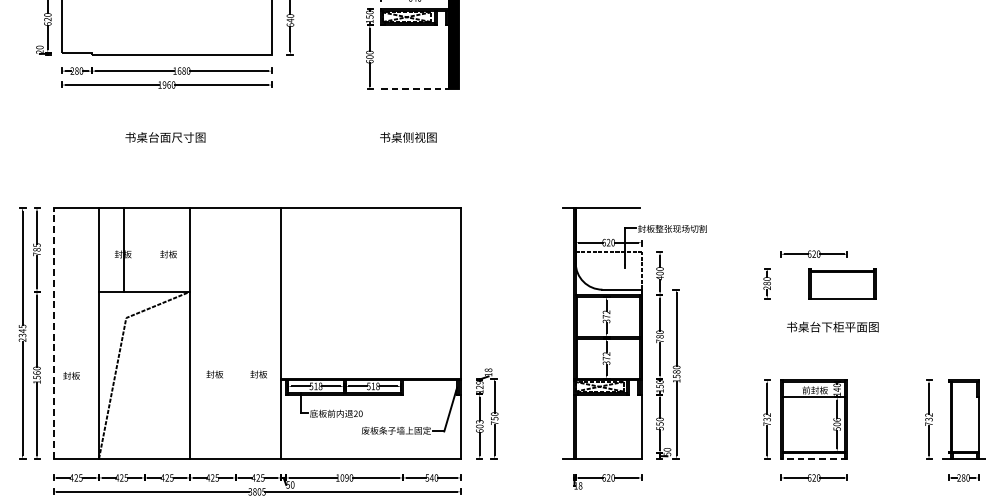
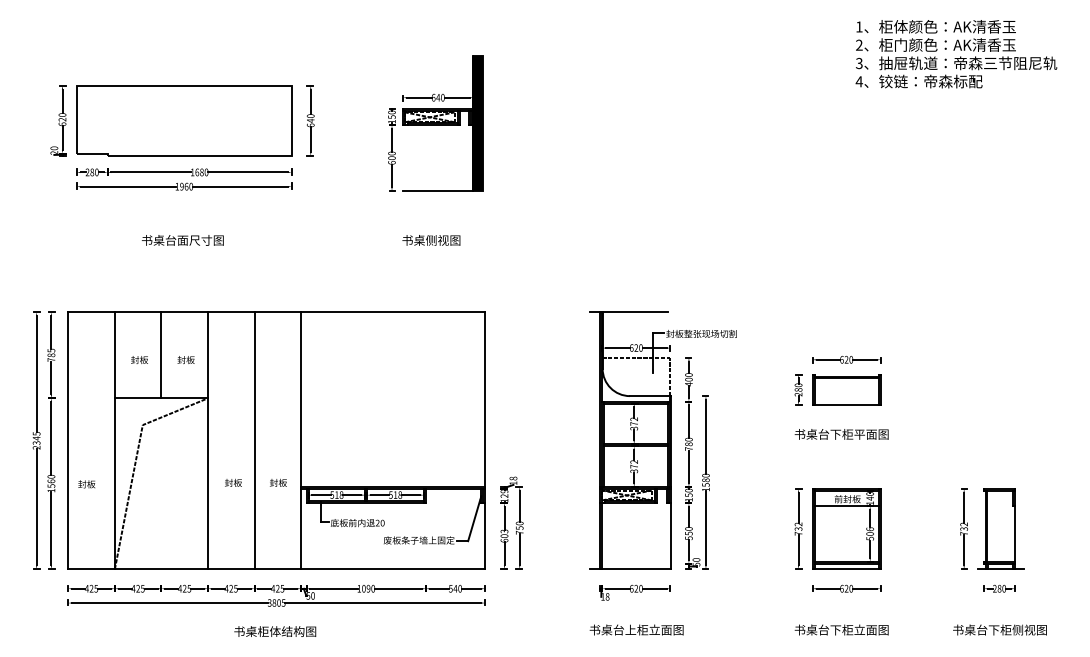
line: (415, 89) -> (438, 191), dashed -> solid
line: (124, 249) -> (161, 355), moved
part: (842, 283) -> (846, 389), moved
text: (832, 327) -> (841, 434), moved
line: (53, 333) -> (68, 440), dashed -> solid
line: (235, 333) -> (254, 440), added
line: (814, 459) -> (846, 569), dashed -> solid

